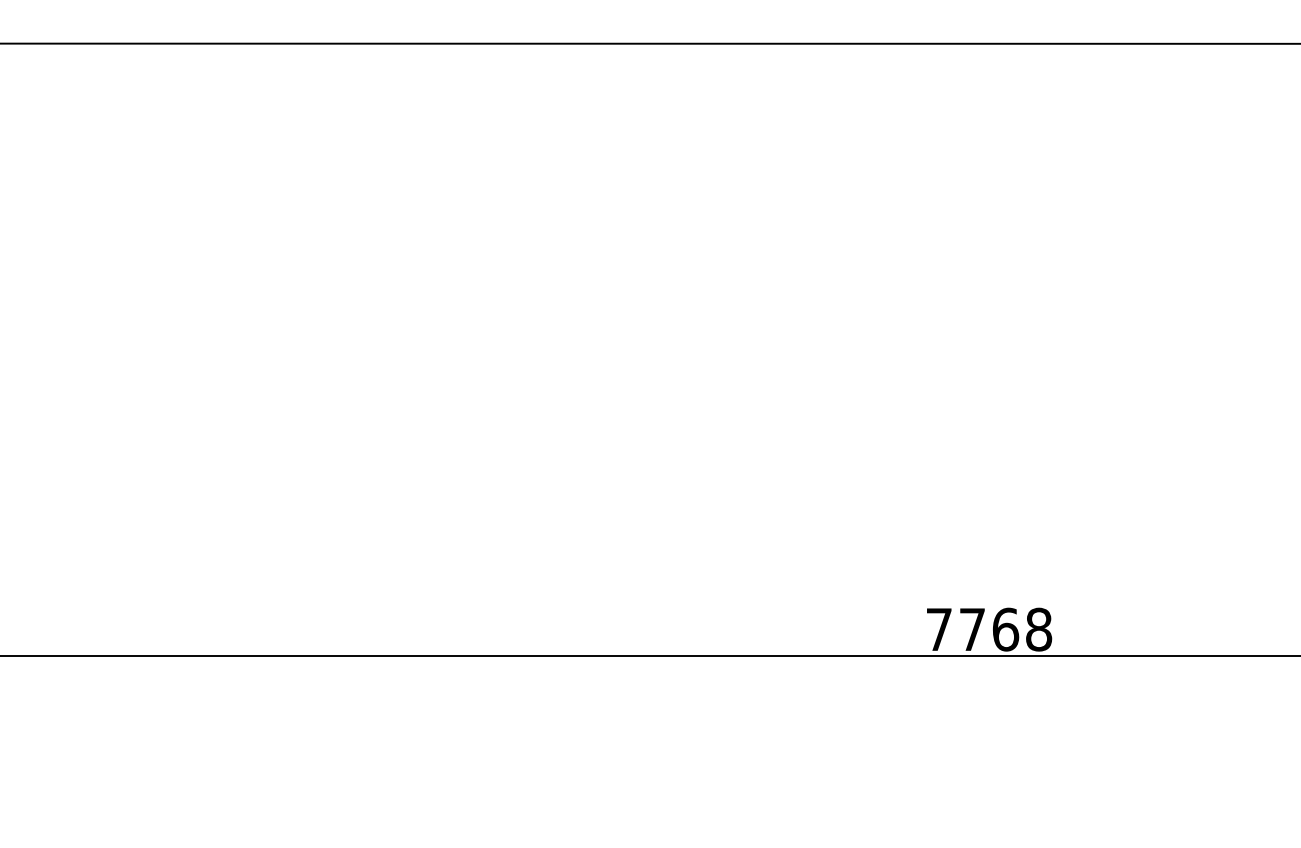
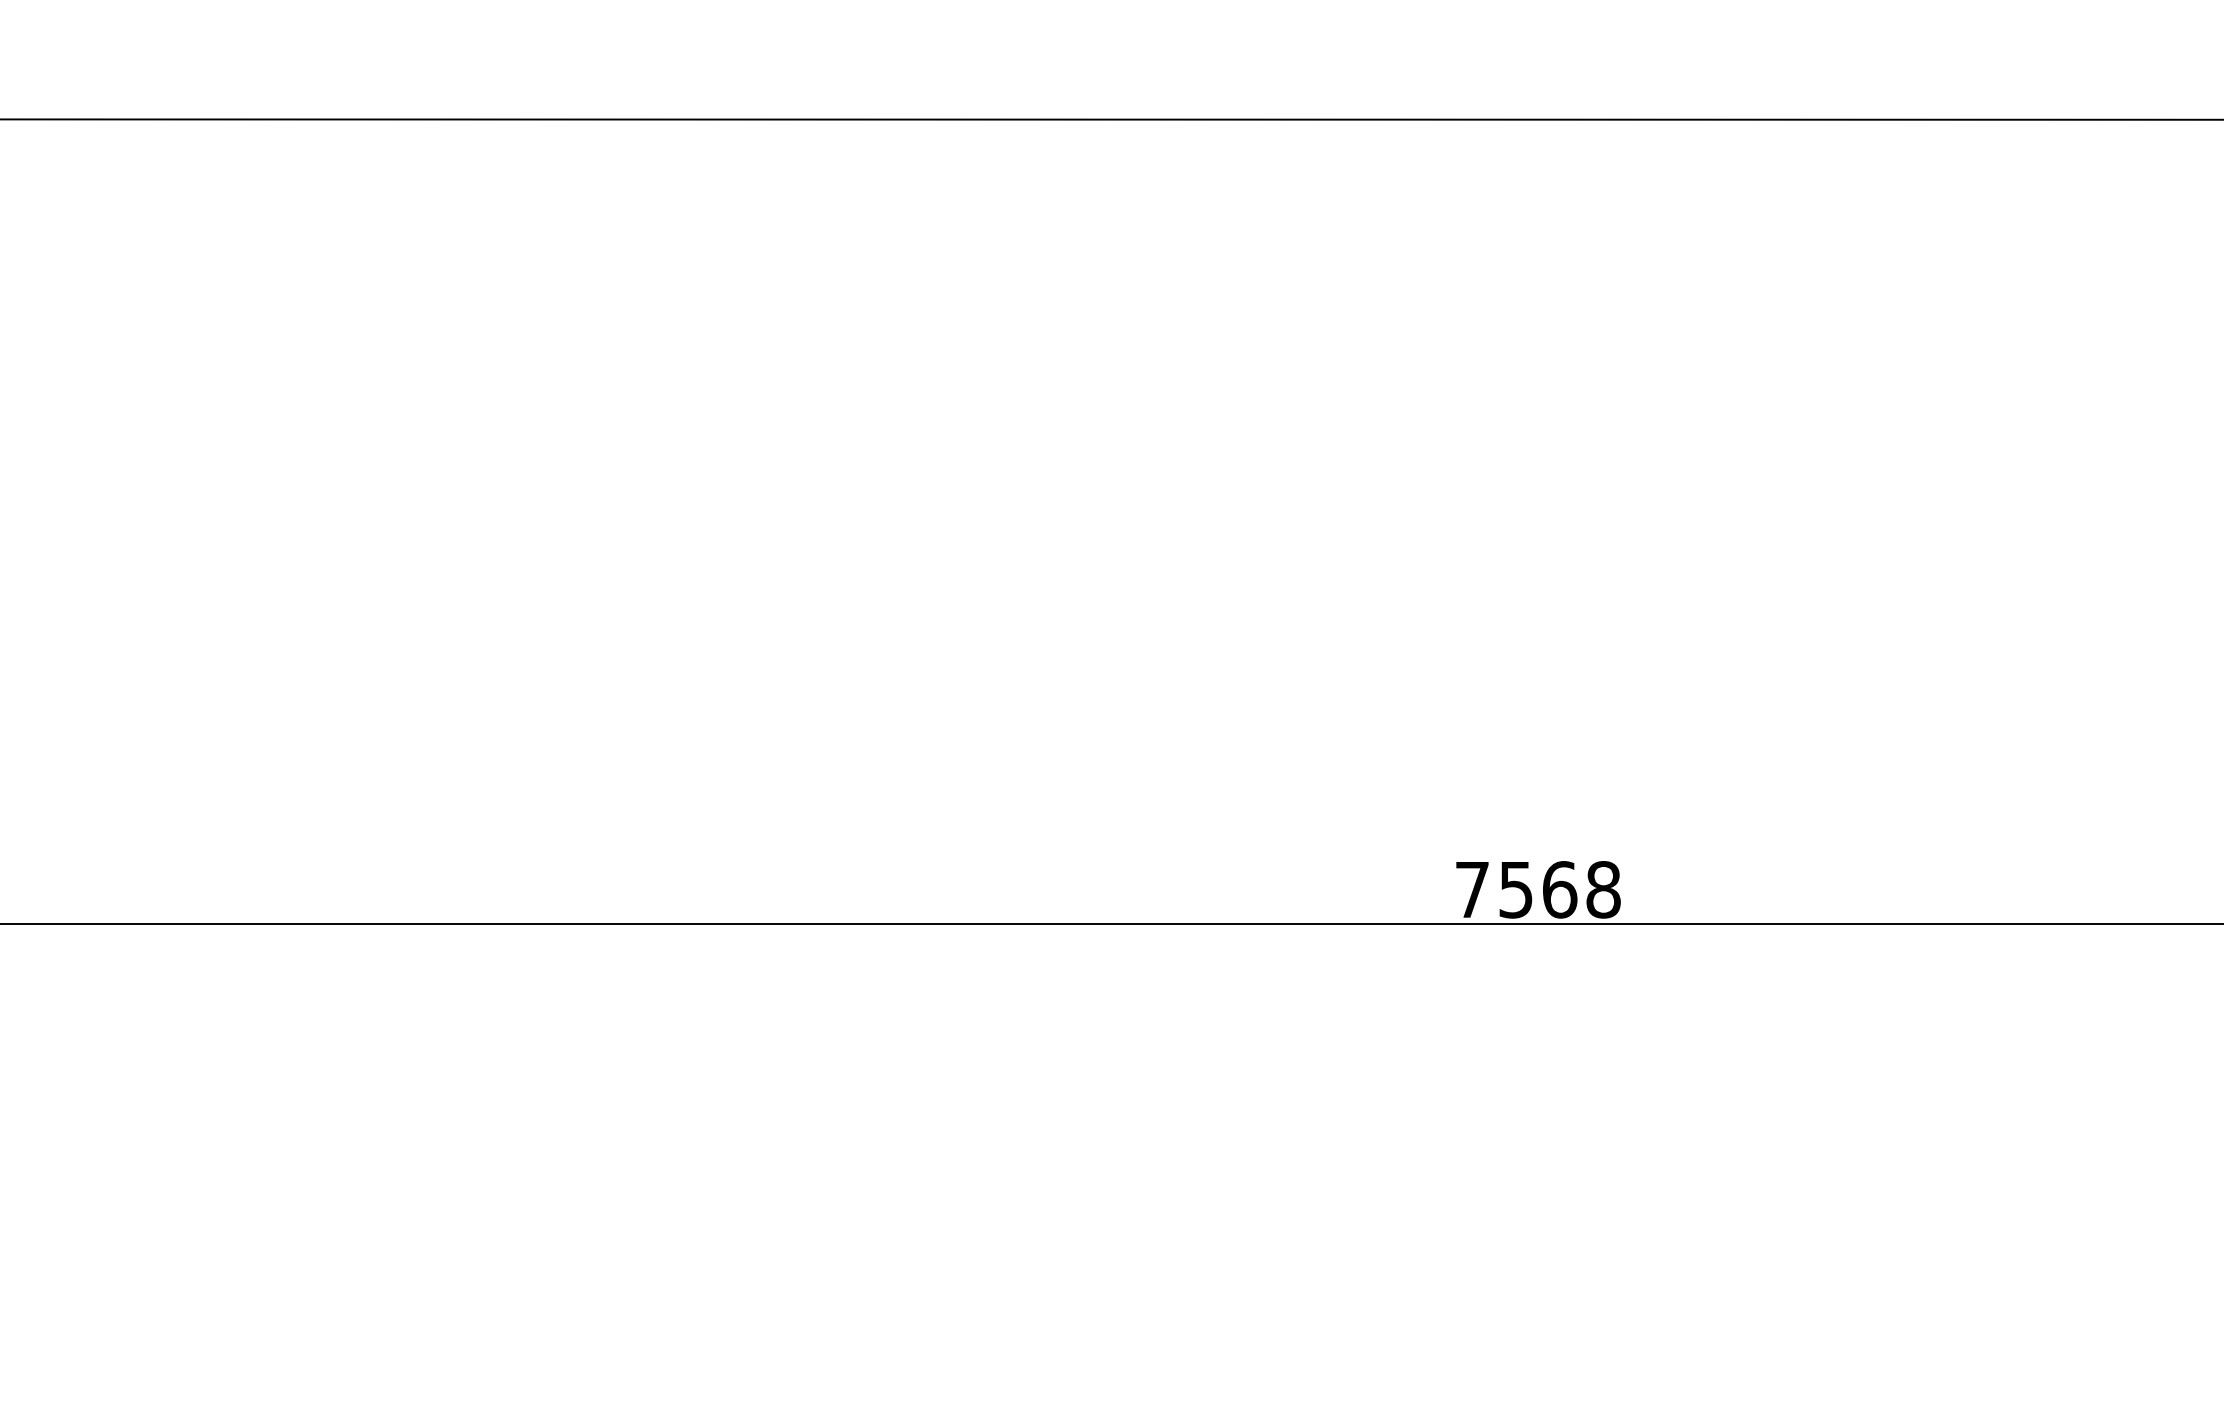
text: (972, 630) -> (1515, 890), 7768 -> 7568

